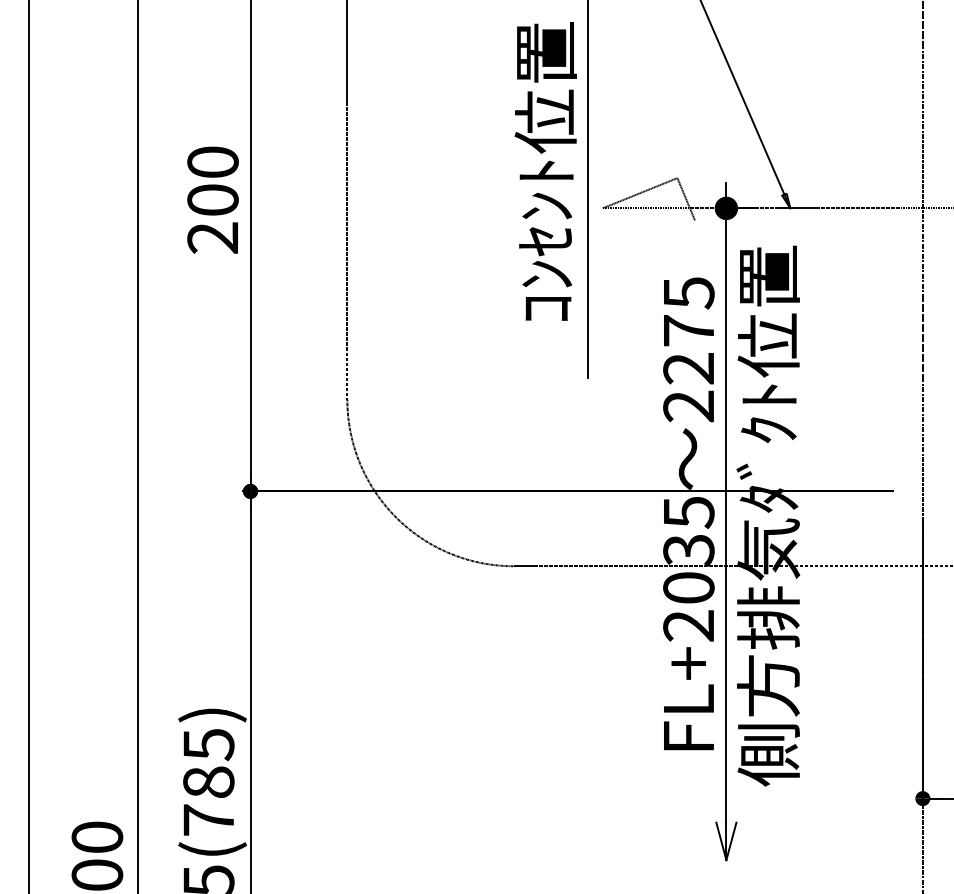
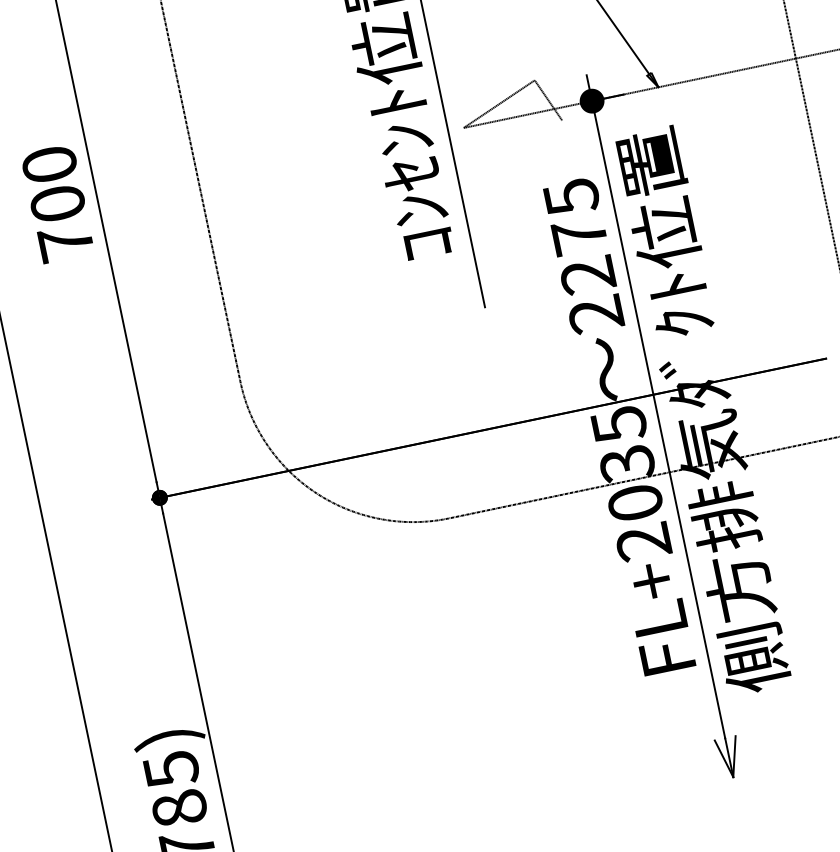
text: (212, 237) -> (65, 242), 200 -> 700

